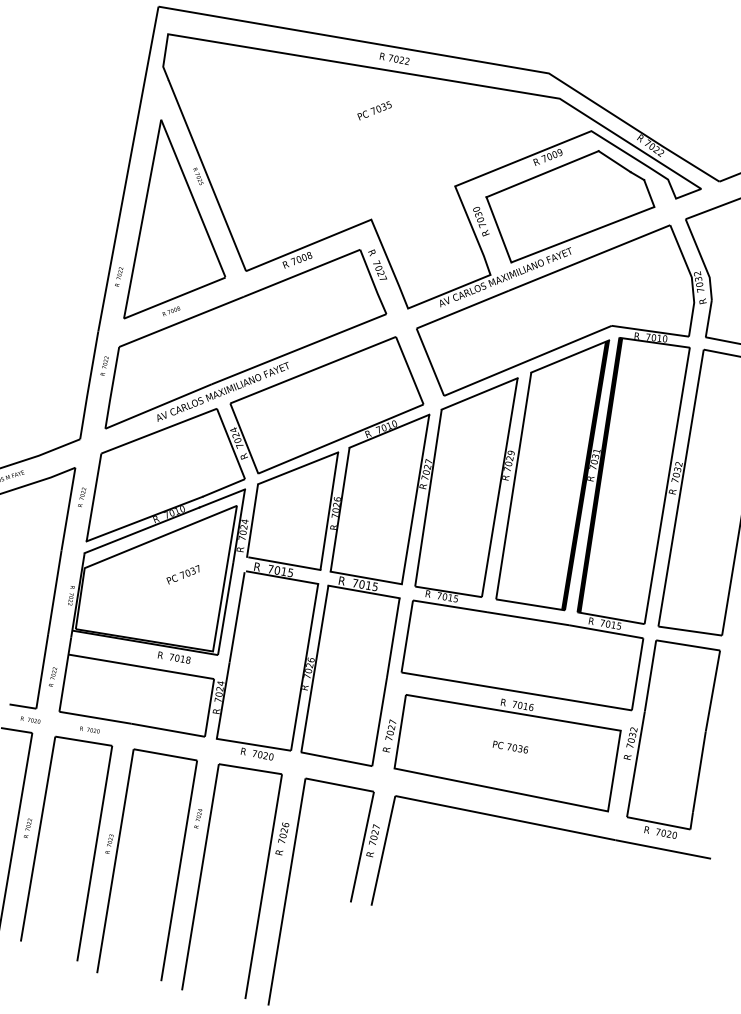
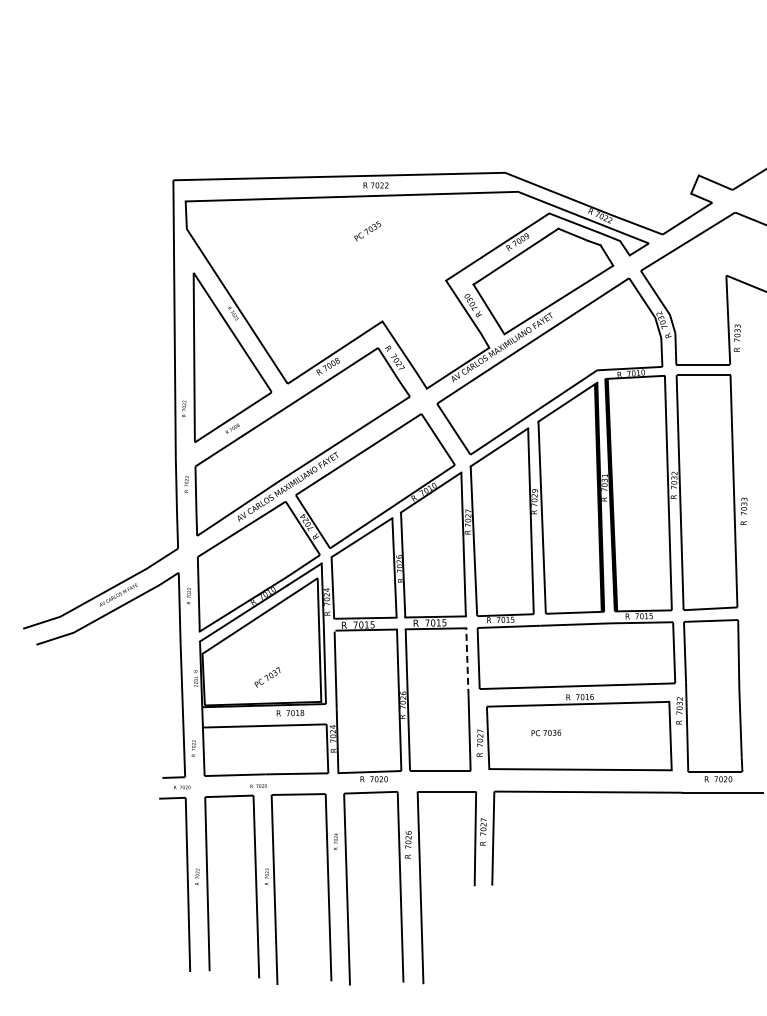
text: (183, 574) -> (267, 677), moved
line: (393, 638) -> (467, 662), solid -> dashed
text: (89, 729) -> (258, 785), moved
text: (510, 746) -> (546, 732), moved

